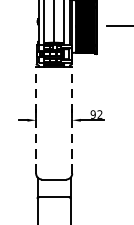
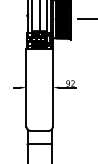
line: (36, 120) -> (26, 87), dashed -> solid
line: (71, 120) -> (52, 87), dashed -> solid

